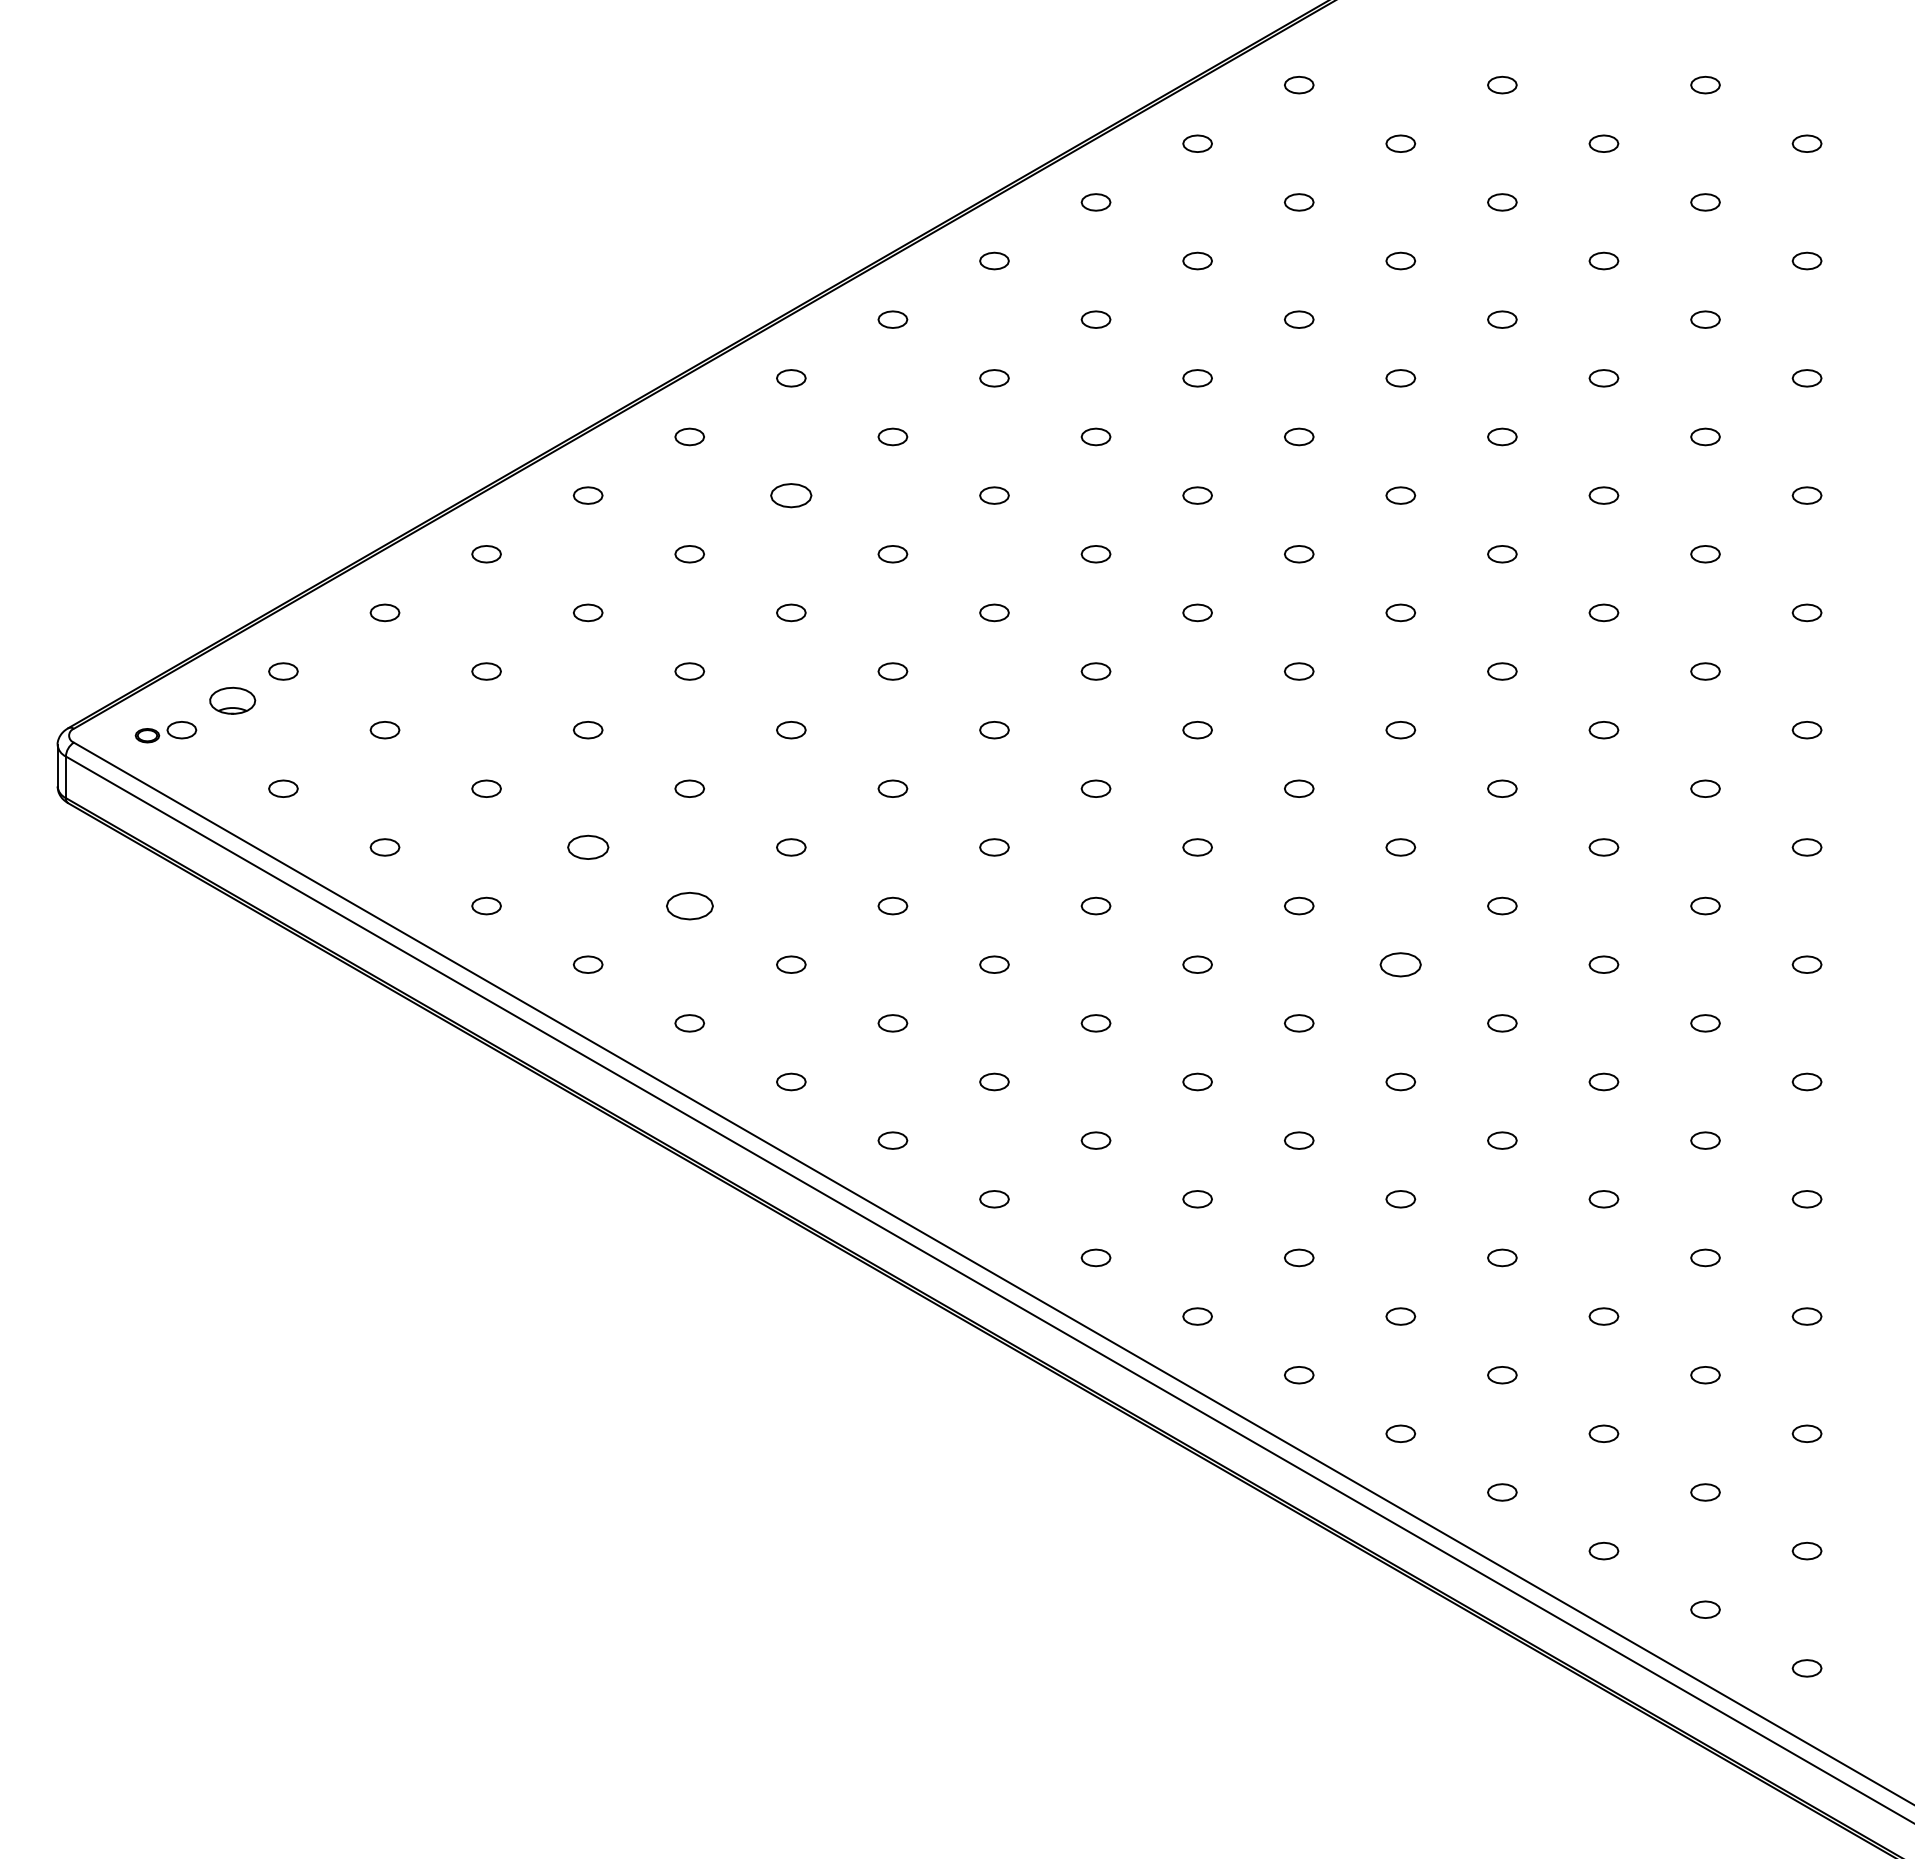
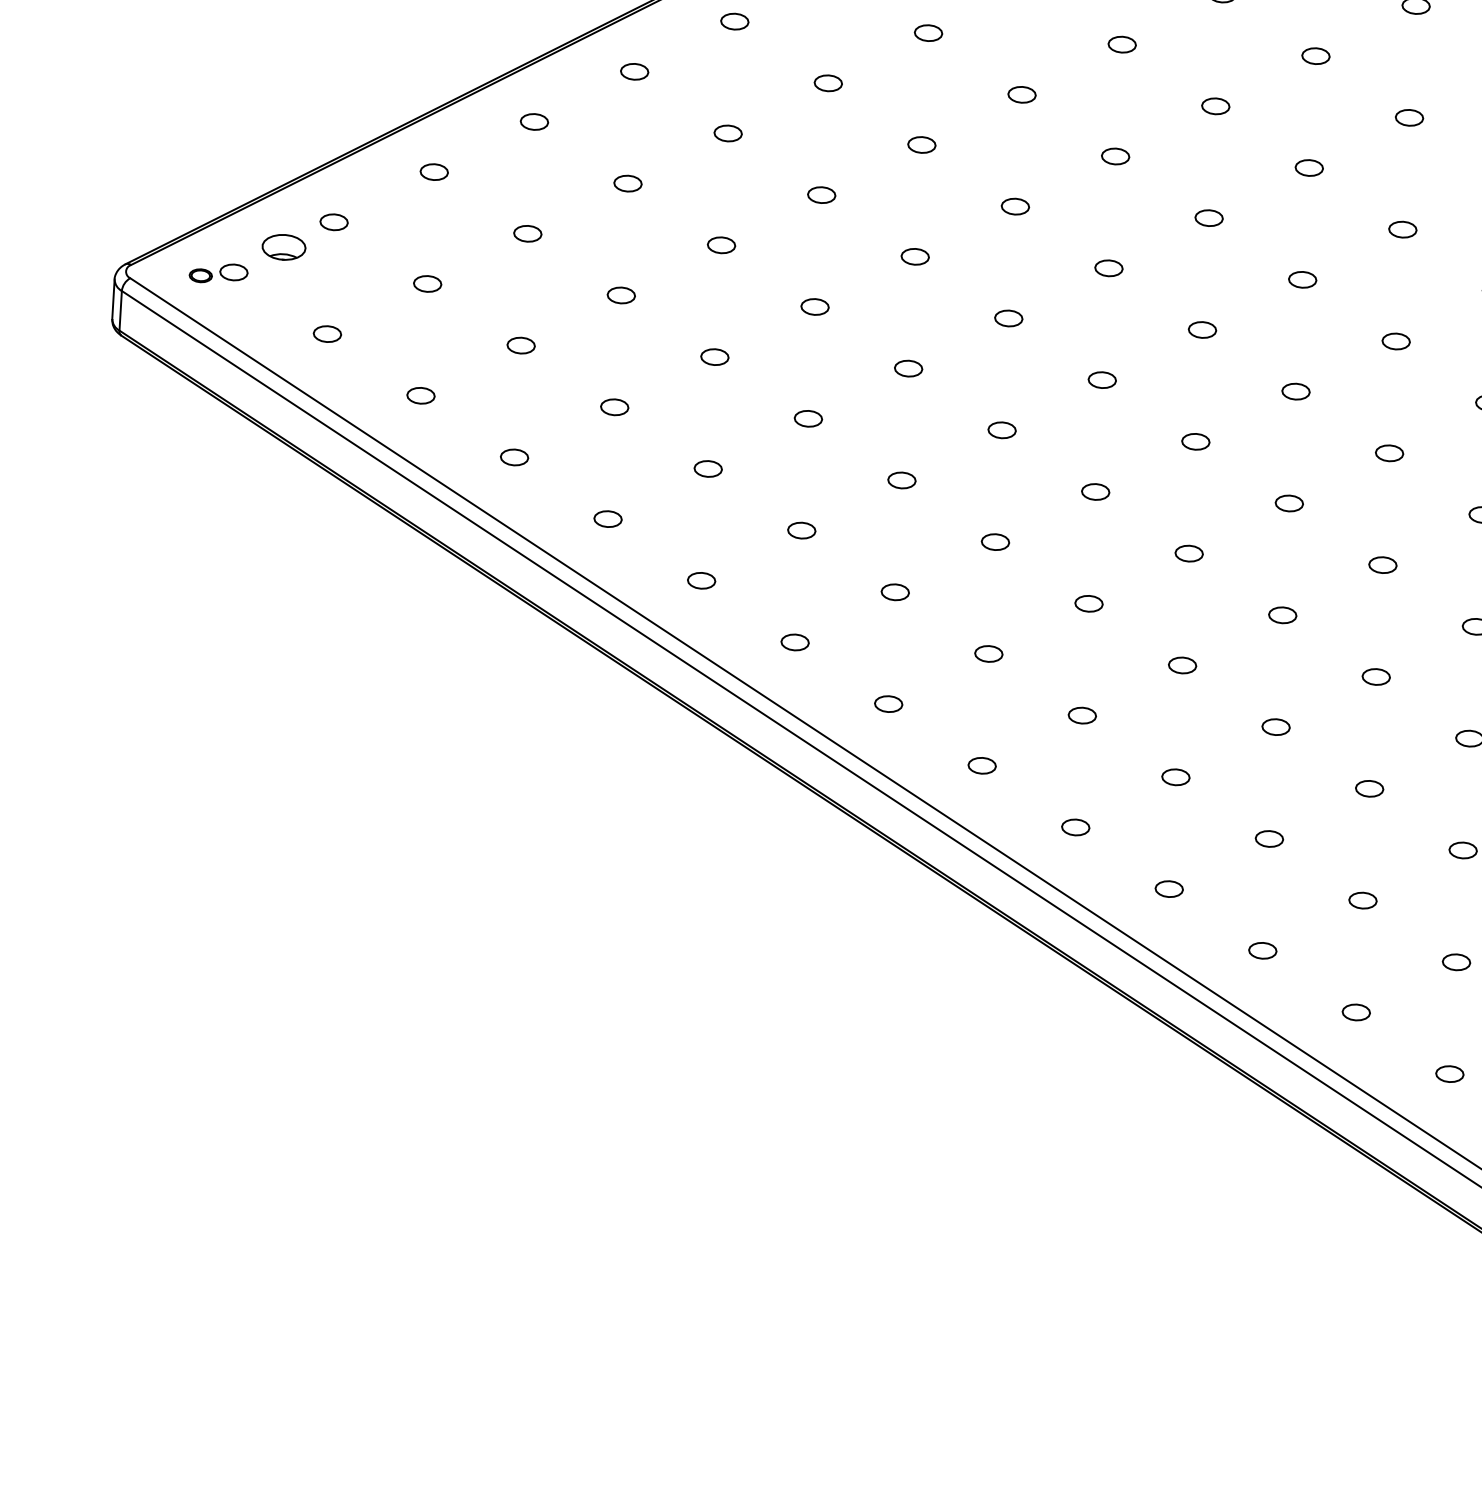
part: (791, 495) -> (828, 83), size x0.71
part: (587, 847) -> (614, 407), size x0.71
part: (689, 905) -> (708, 468), size x0.62
part: (1400, 964) -> (1382, 564), size x0.71

